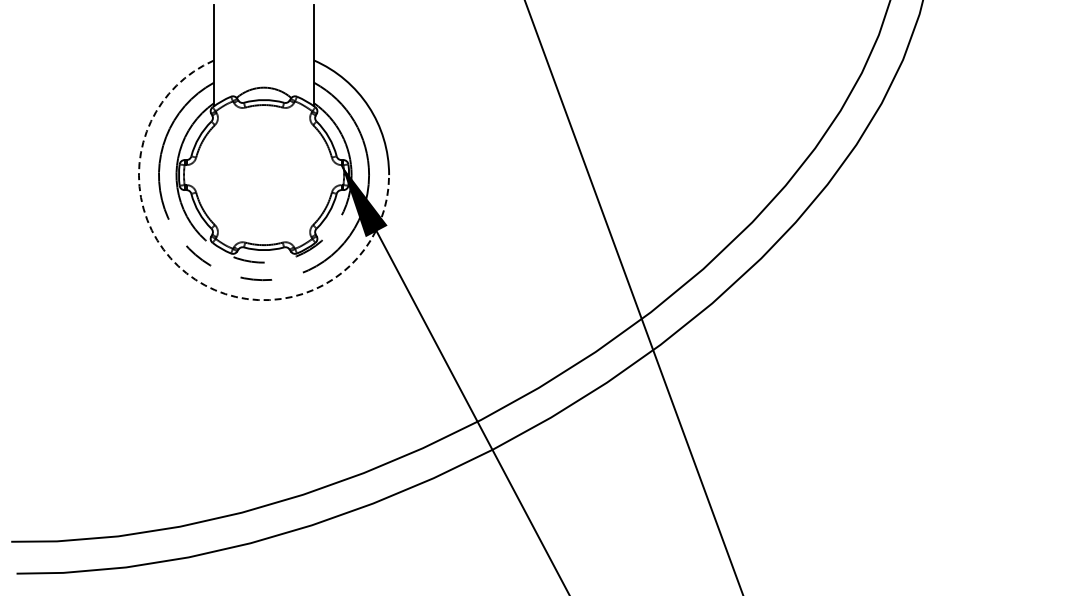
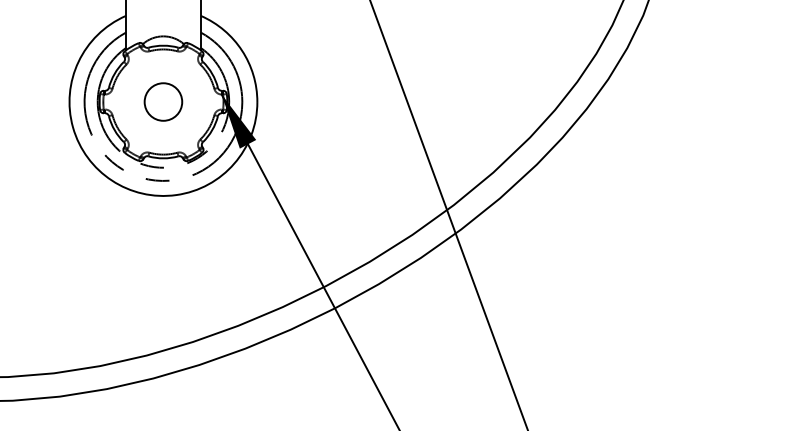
circle: (263, 174) -> (163, 101), added
arc: (195, 279) -> (111, 180), dashed -> solid

